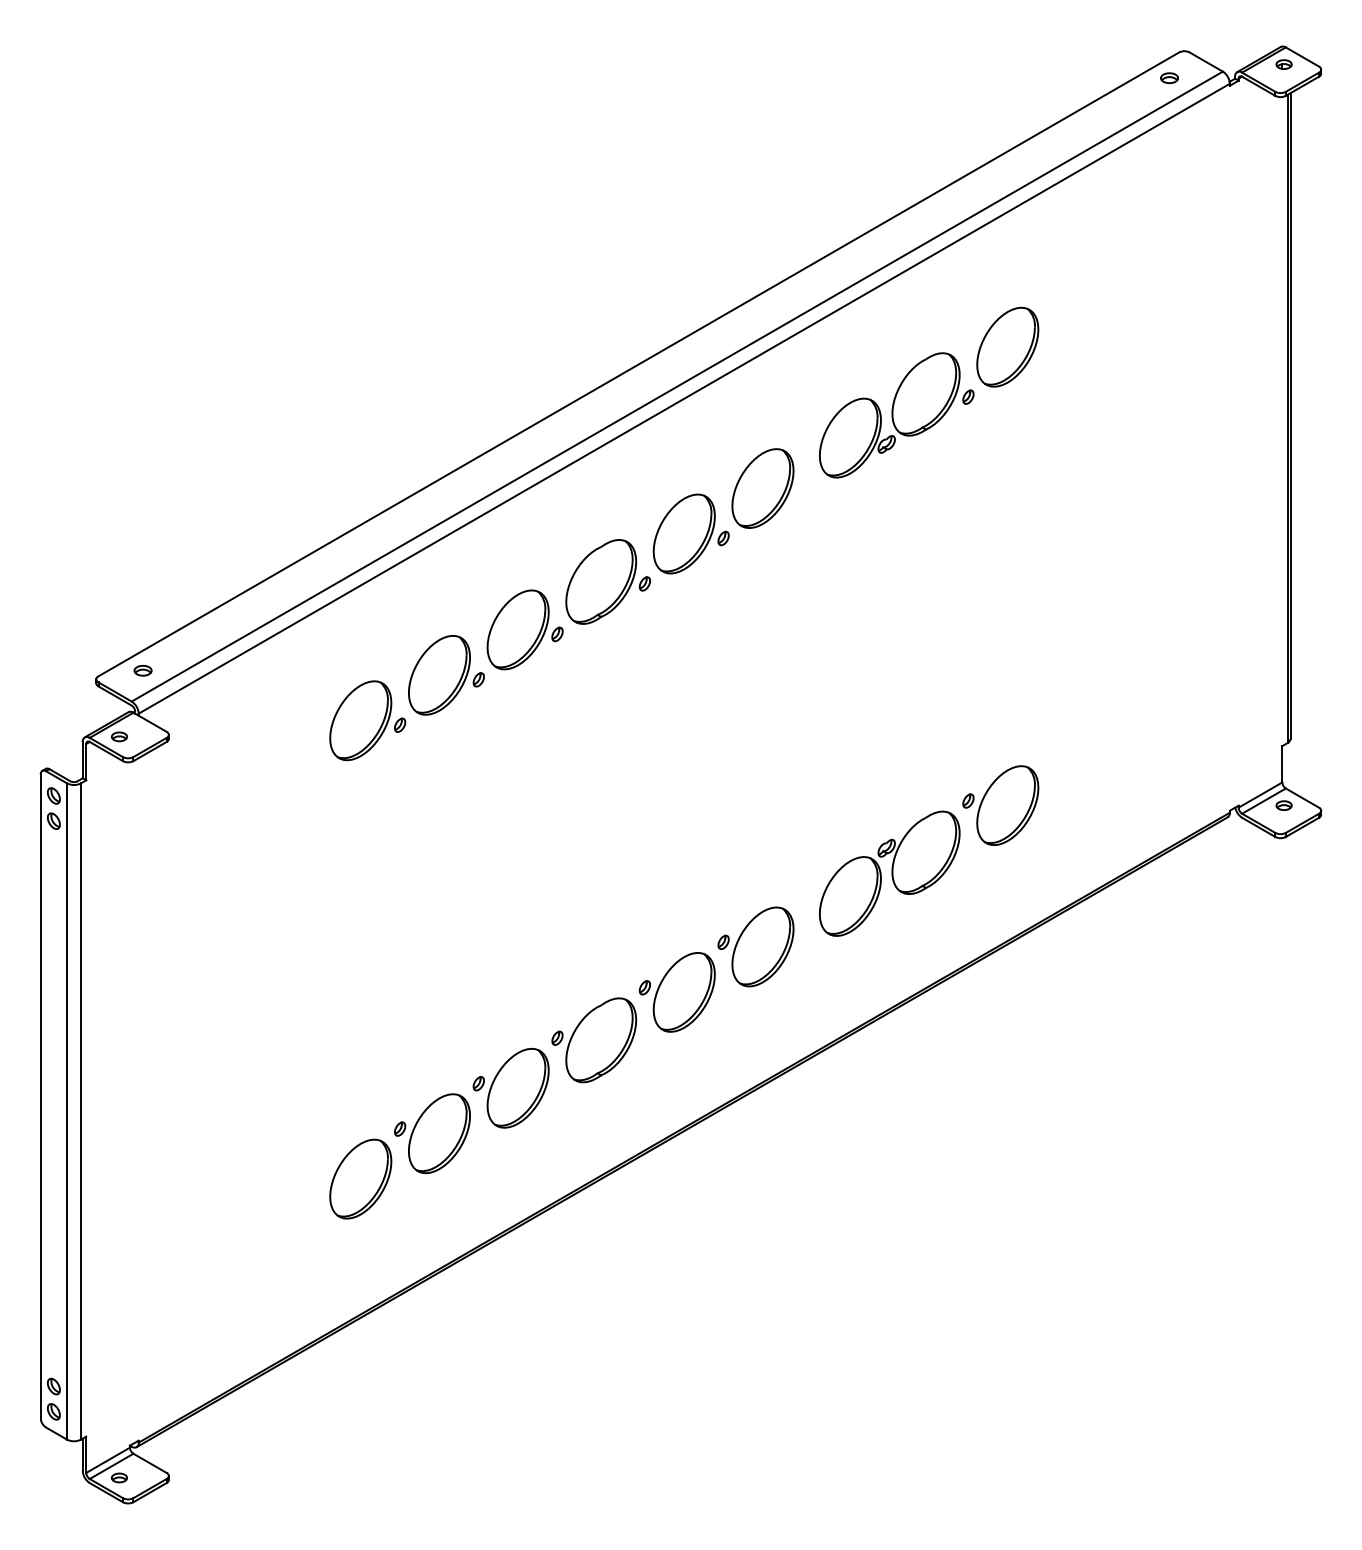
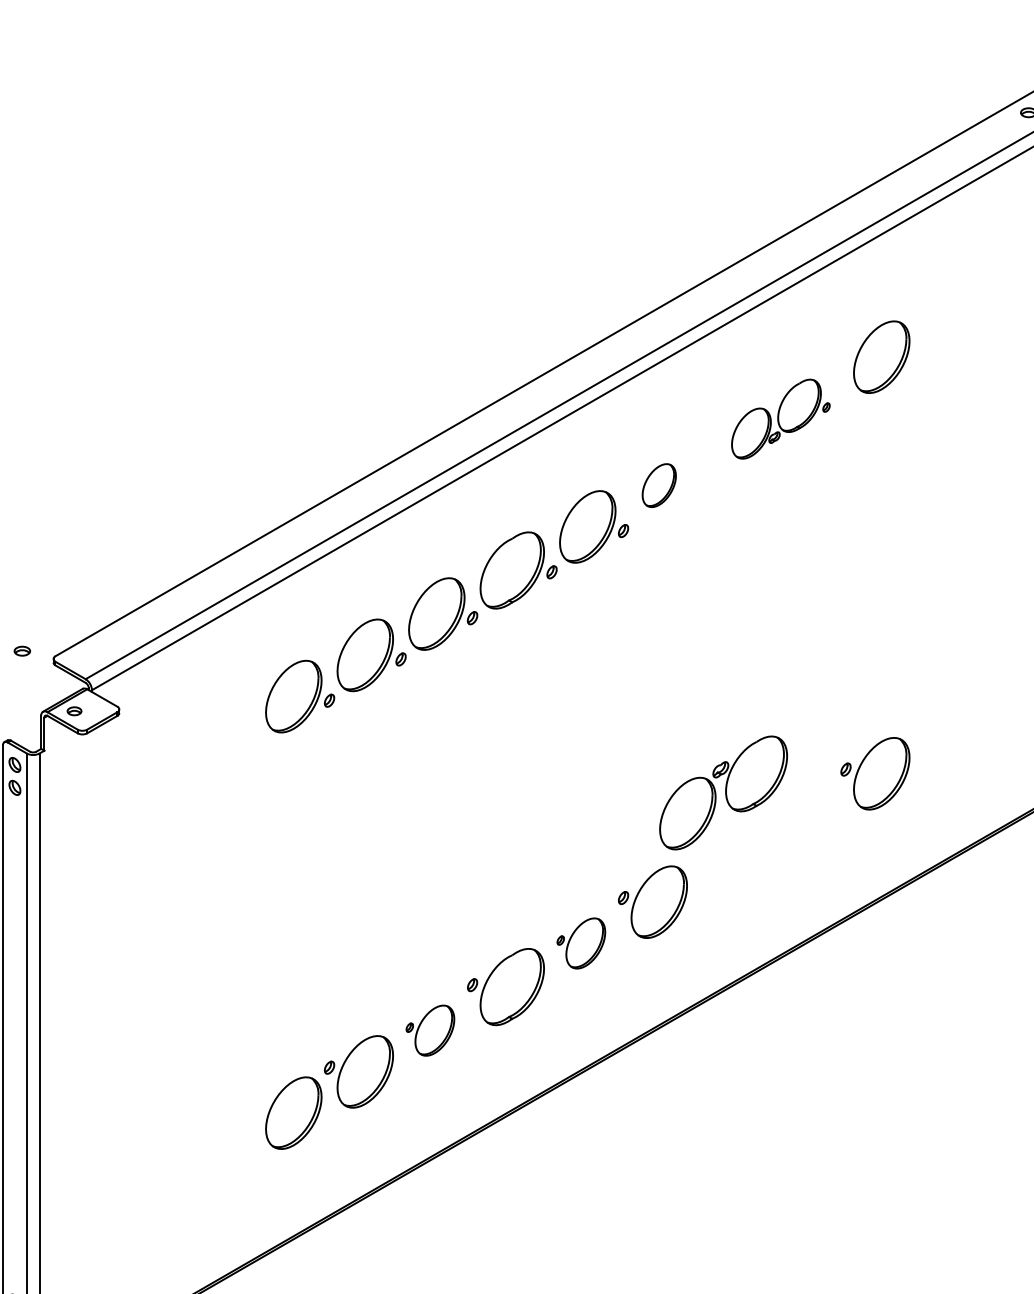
part: (896, 415) -> (780, 419), size x0.7
part: (762, 488) -> (658, 485), size x0.6
part: (142, 670) -> (21, 650), moved
part: (889, 873) -> (723, 792), moved
part: (676, 992) -> (580, 943), size x0.7
part: (510, 1088) -> (429, 1030), size x0.7

